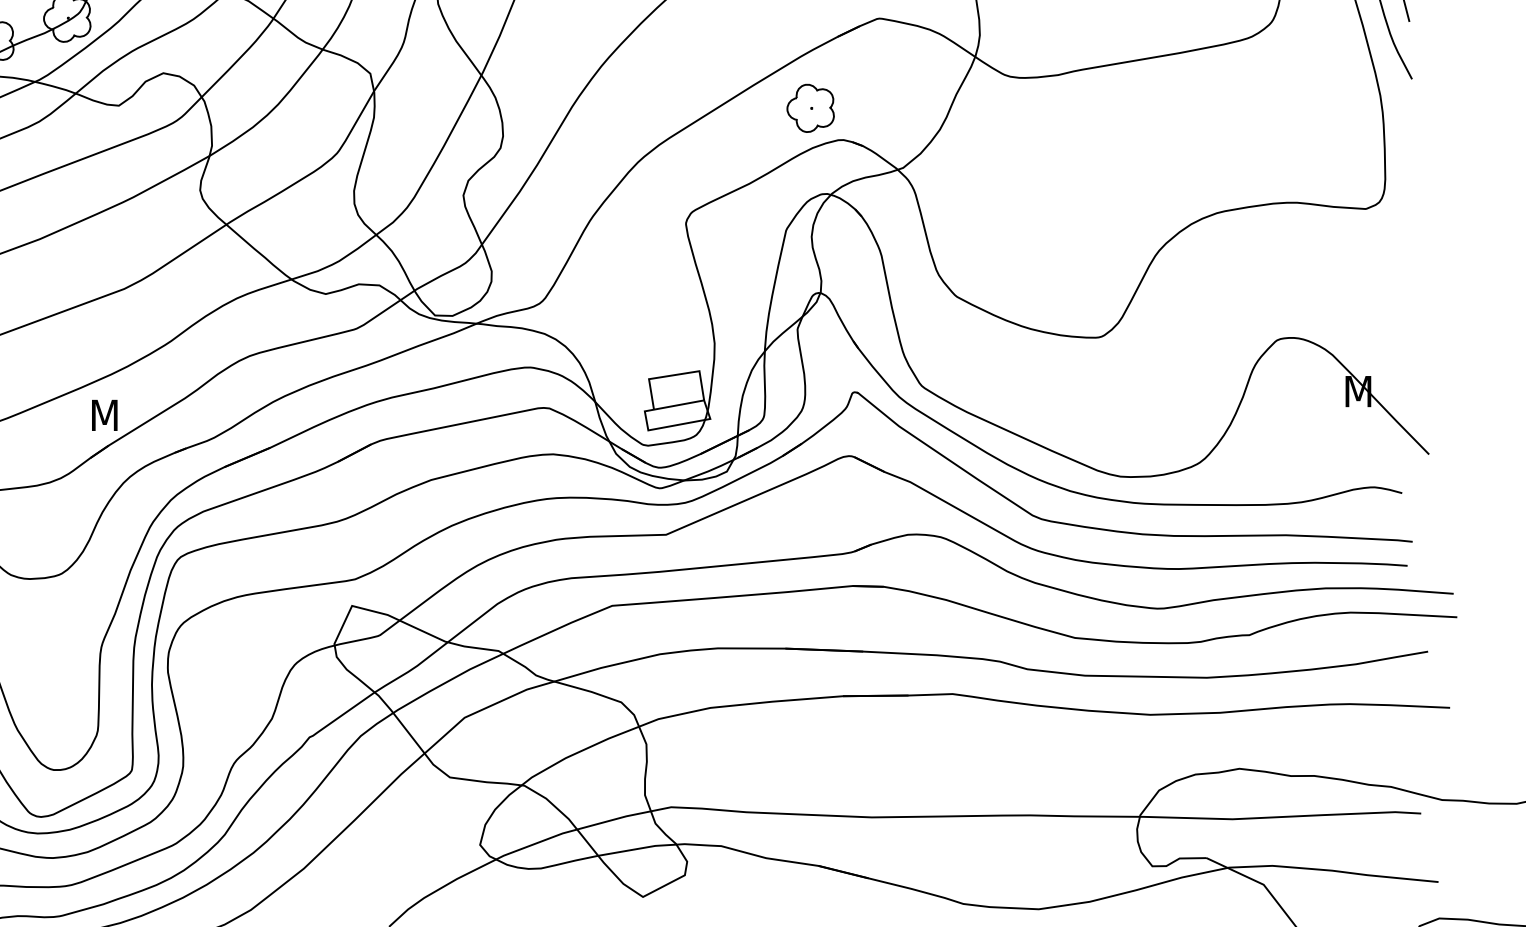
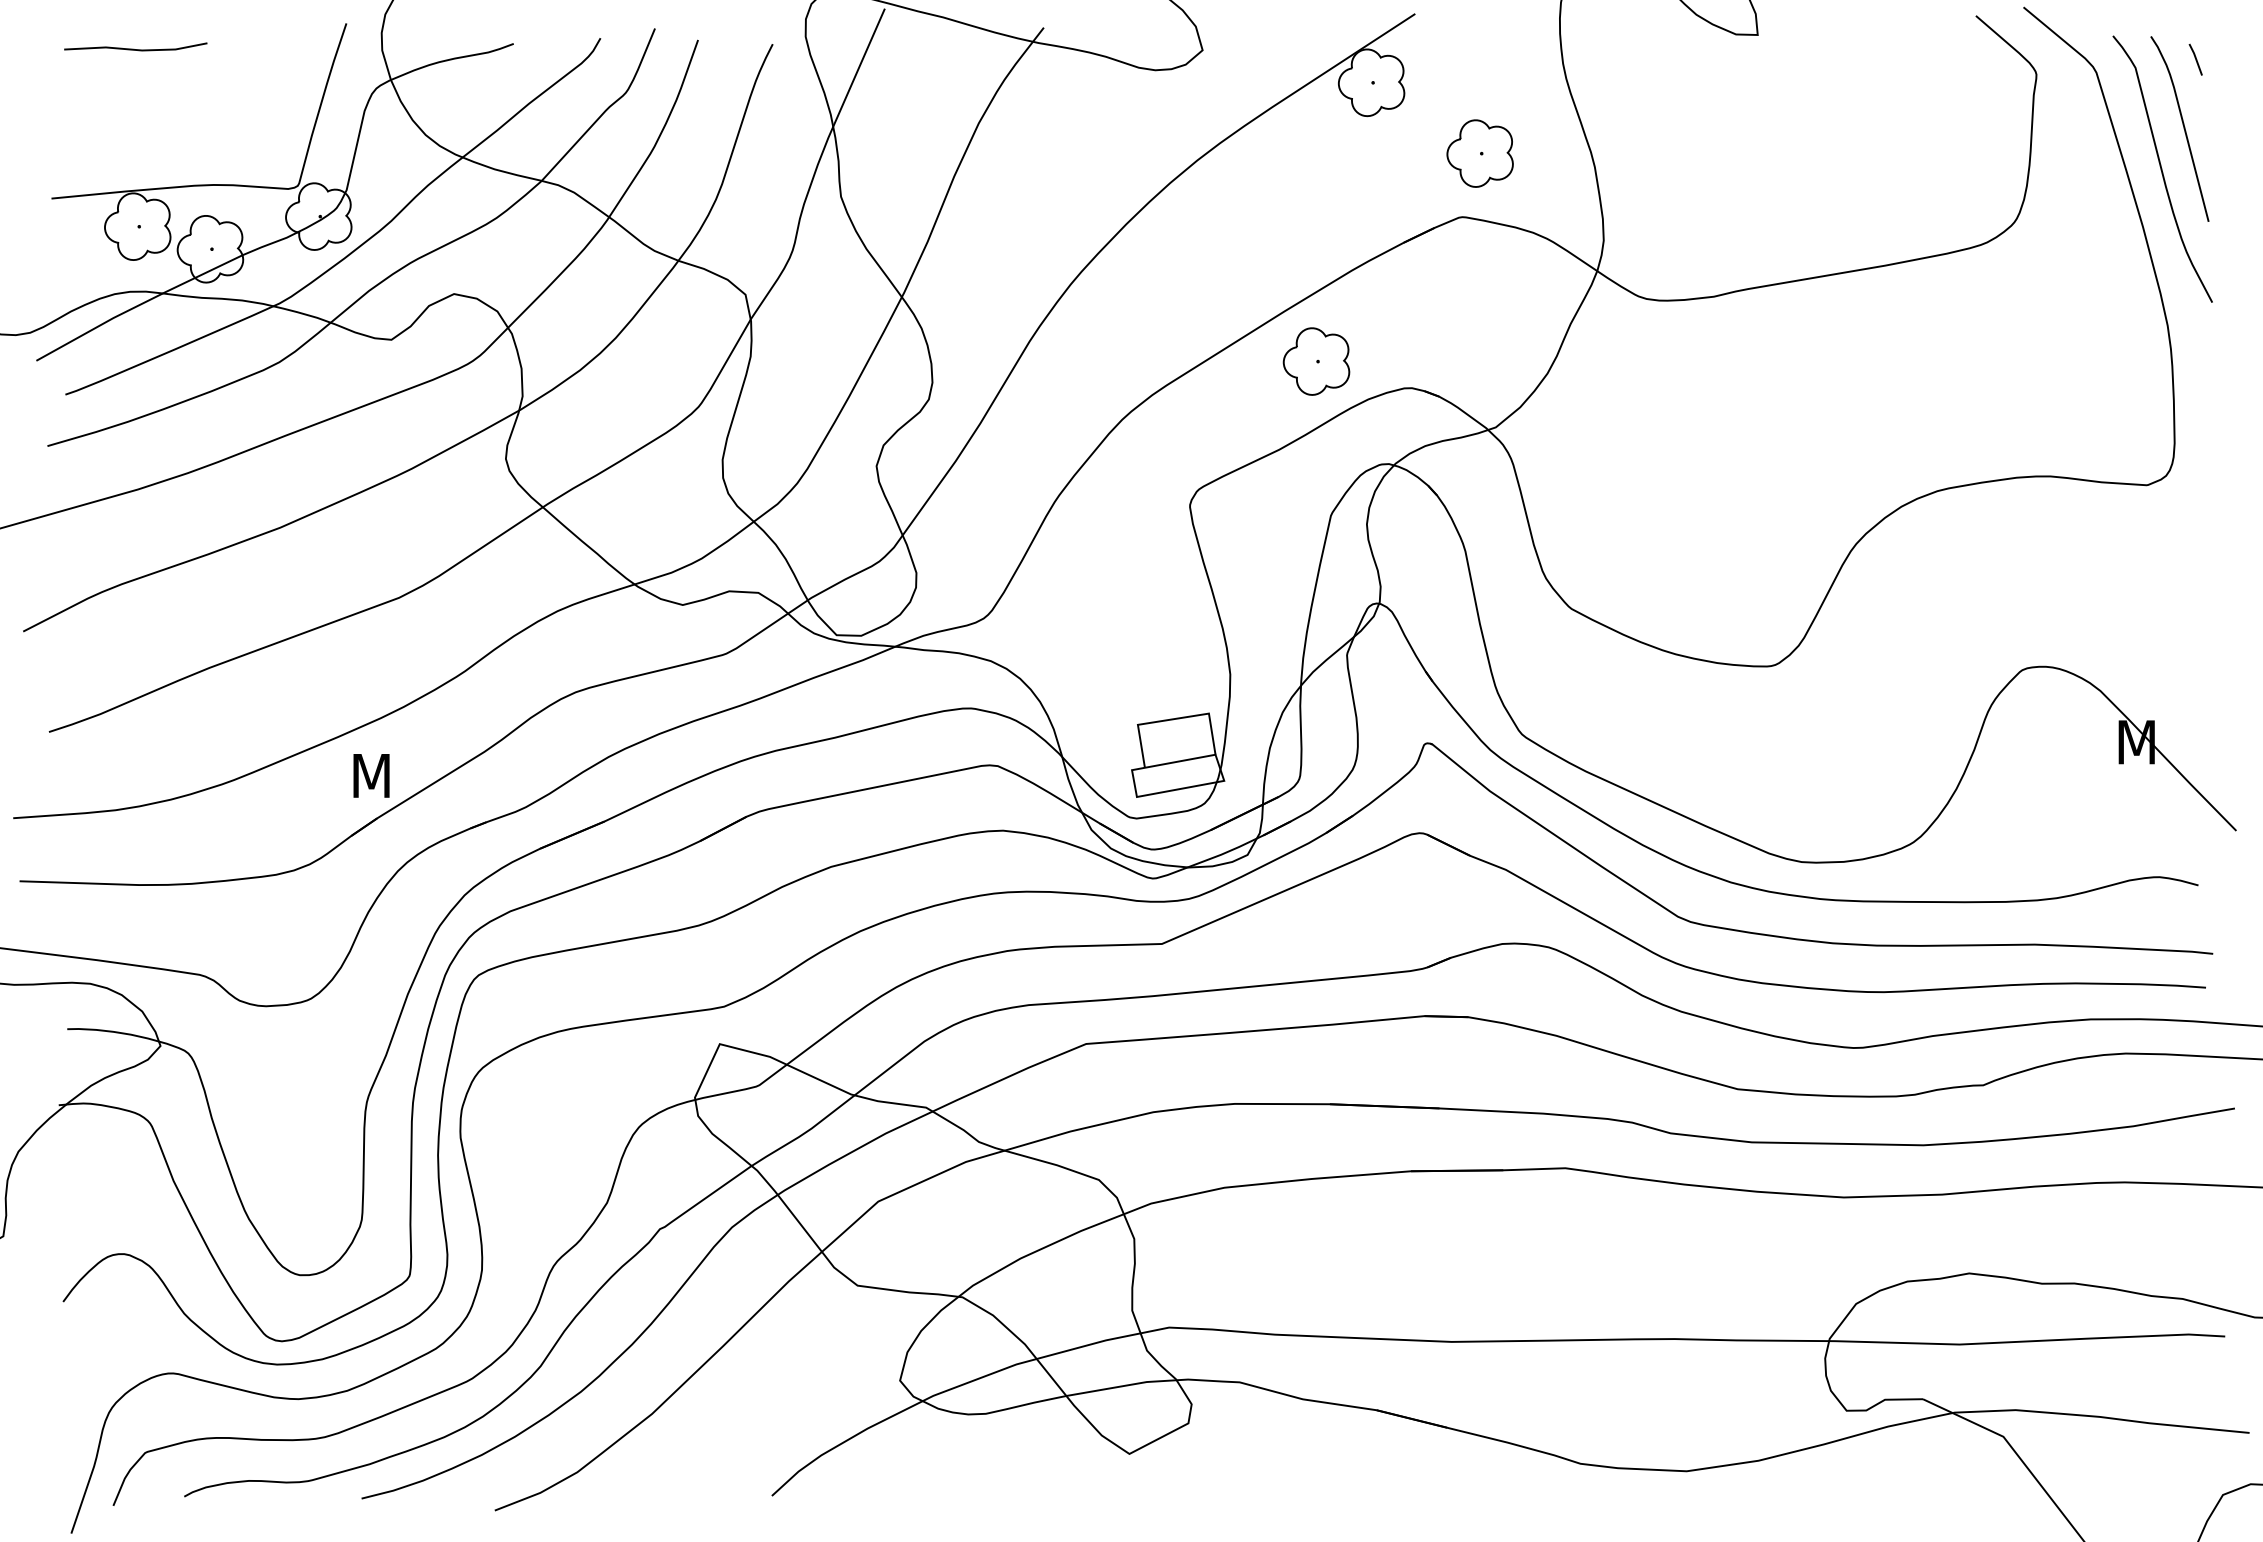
part: (810, 108) -> (1316, 361), moved

